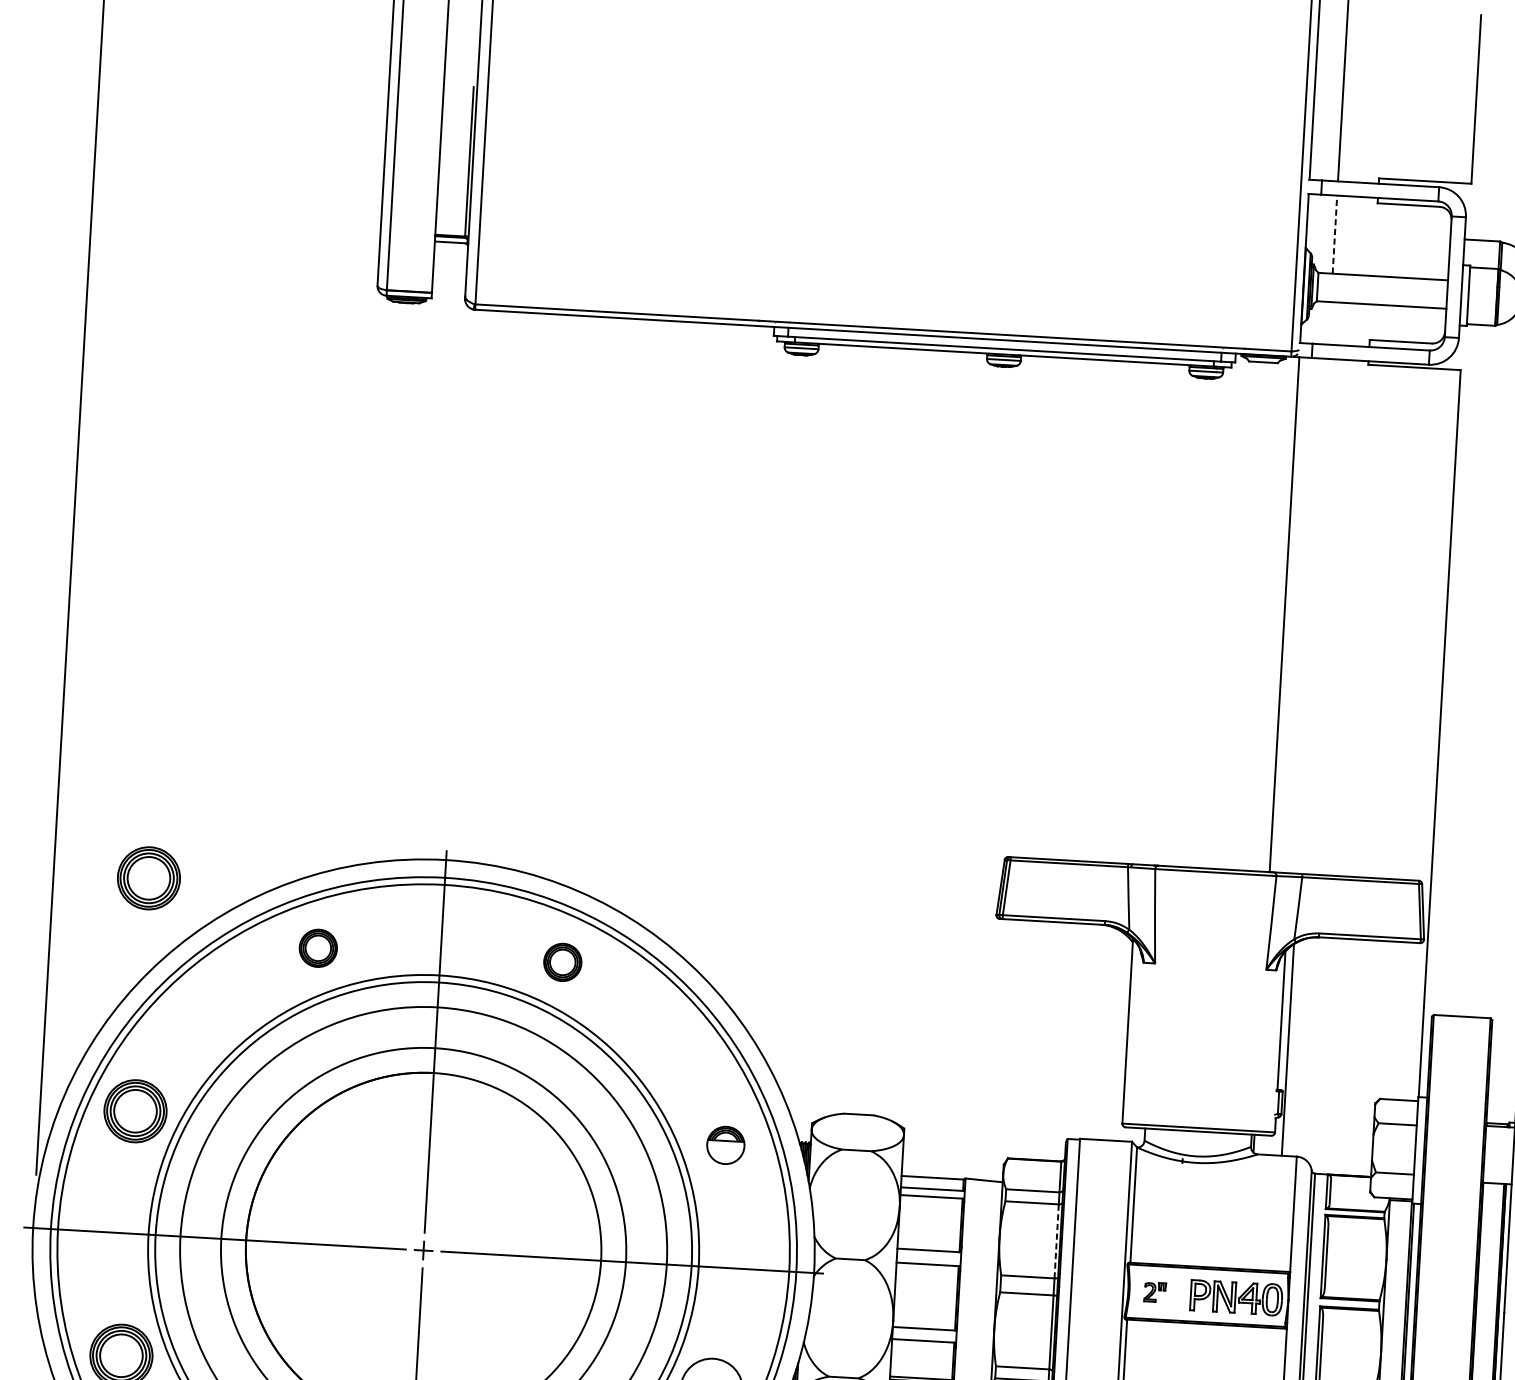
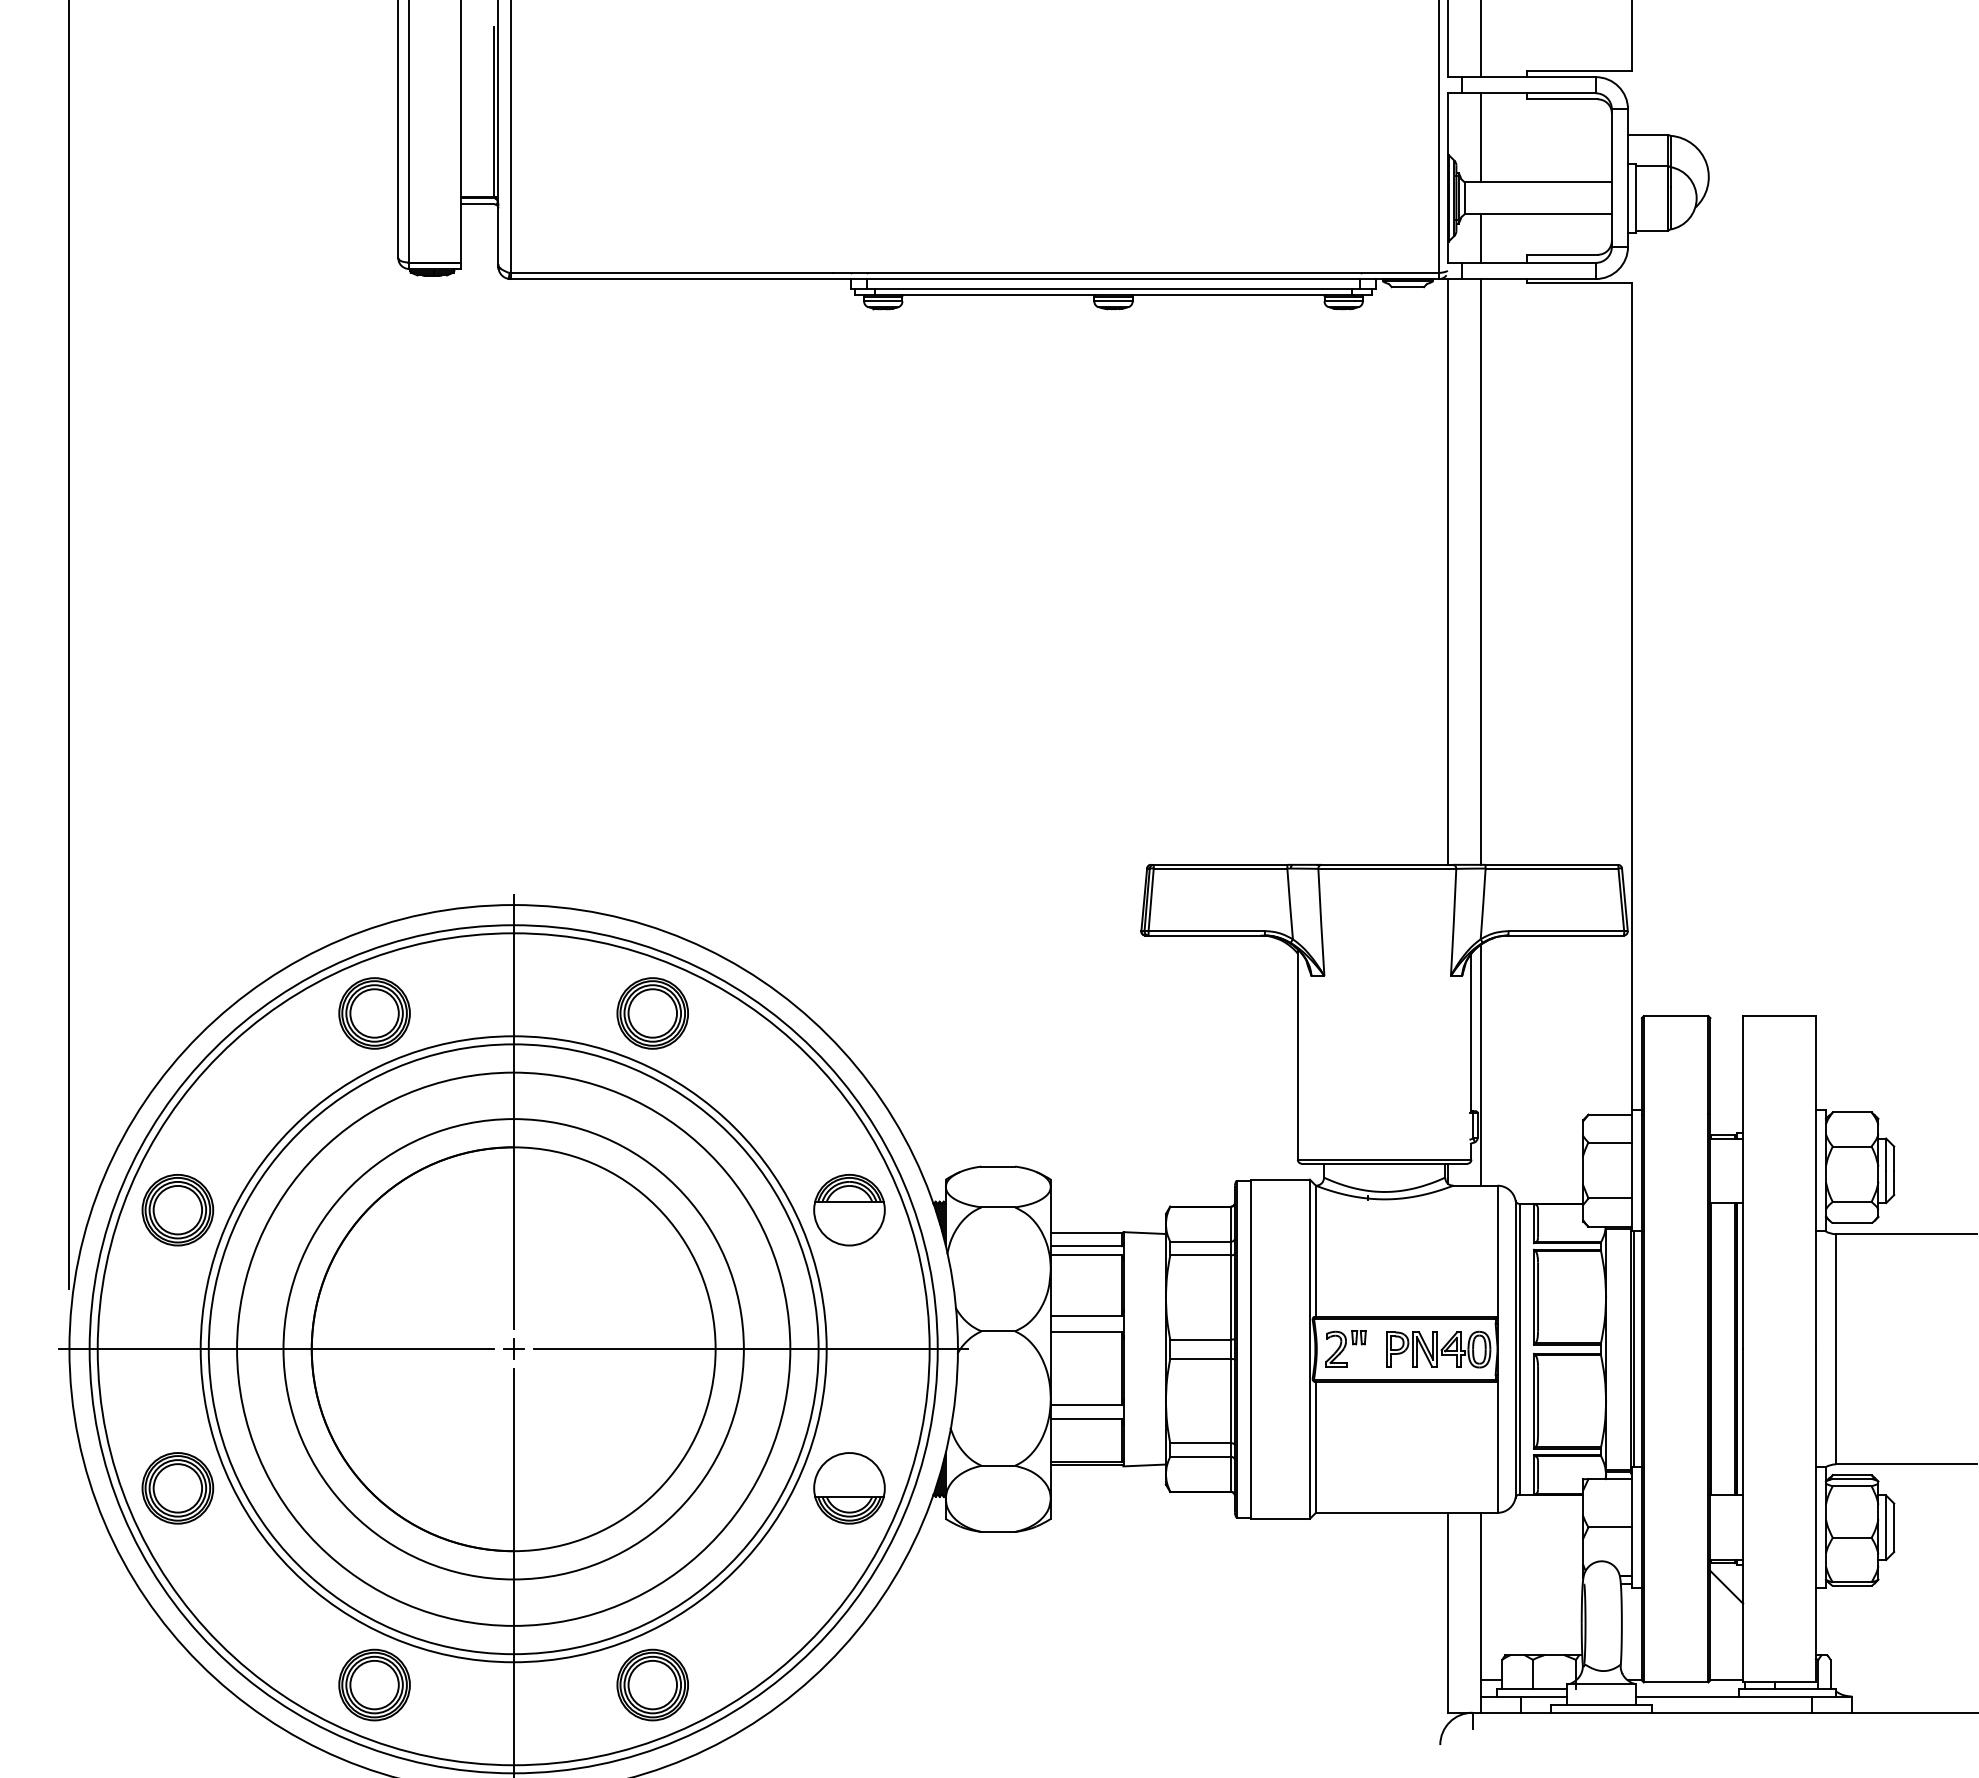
line: (1334, 234) -> (1480, 137), dashed -> solid
line: (1329, 323) -> (1480, 238), added
line: (1312, 615) -> (1480, 571), added
part: (148, 878) -> (177, 945), removed
part: (318, 948) -> (374, 1013), size x1.67
part: (562, 962) -> (652, 1013), size x1.67
part: (725, 1145) -> (849, 1210), size x1.67
line: (1056, 1241) -> (1230, 1297), dashed -> solid
part: (1154, 1292) -> (1345, 1348), size x1.67

